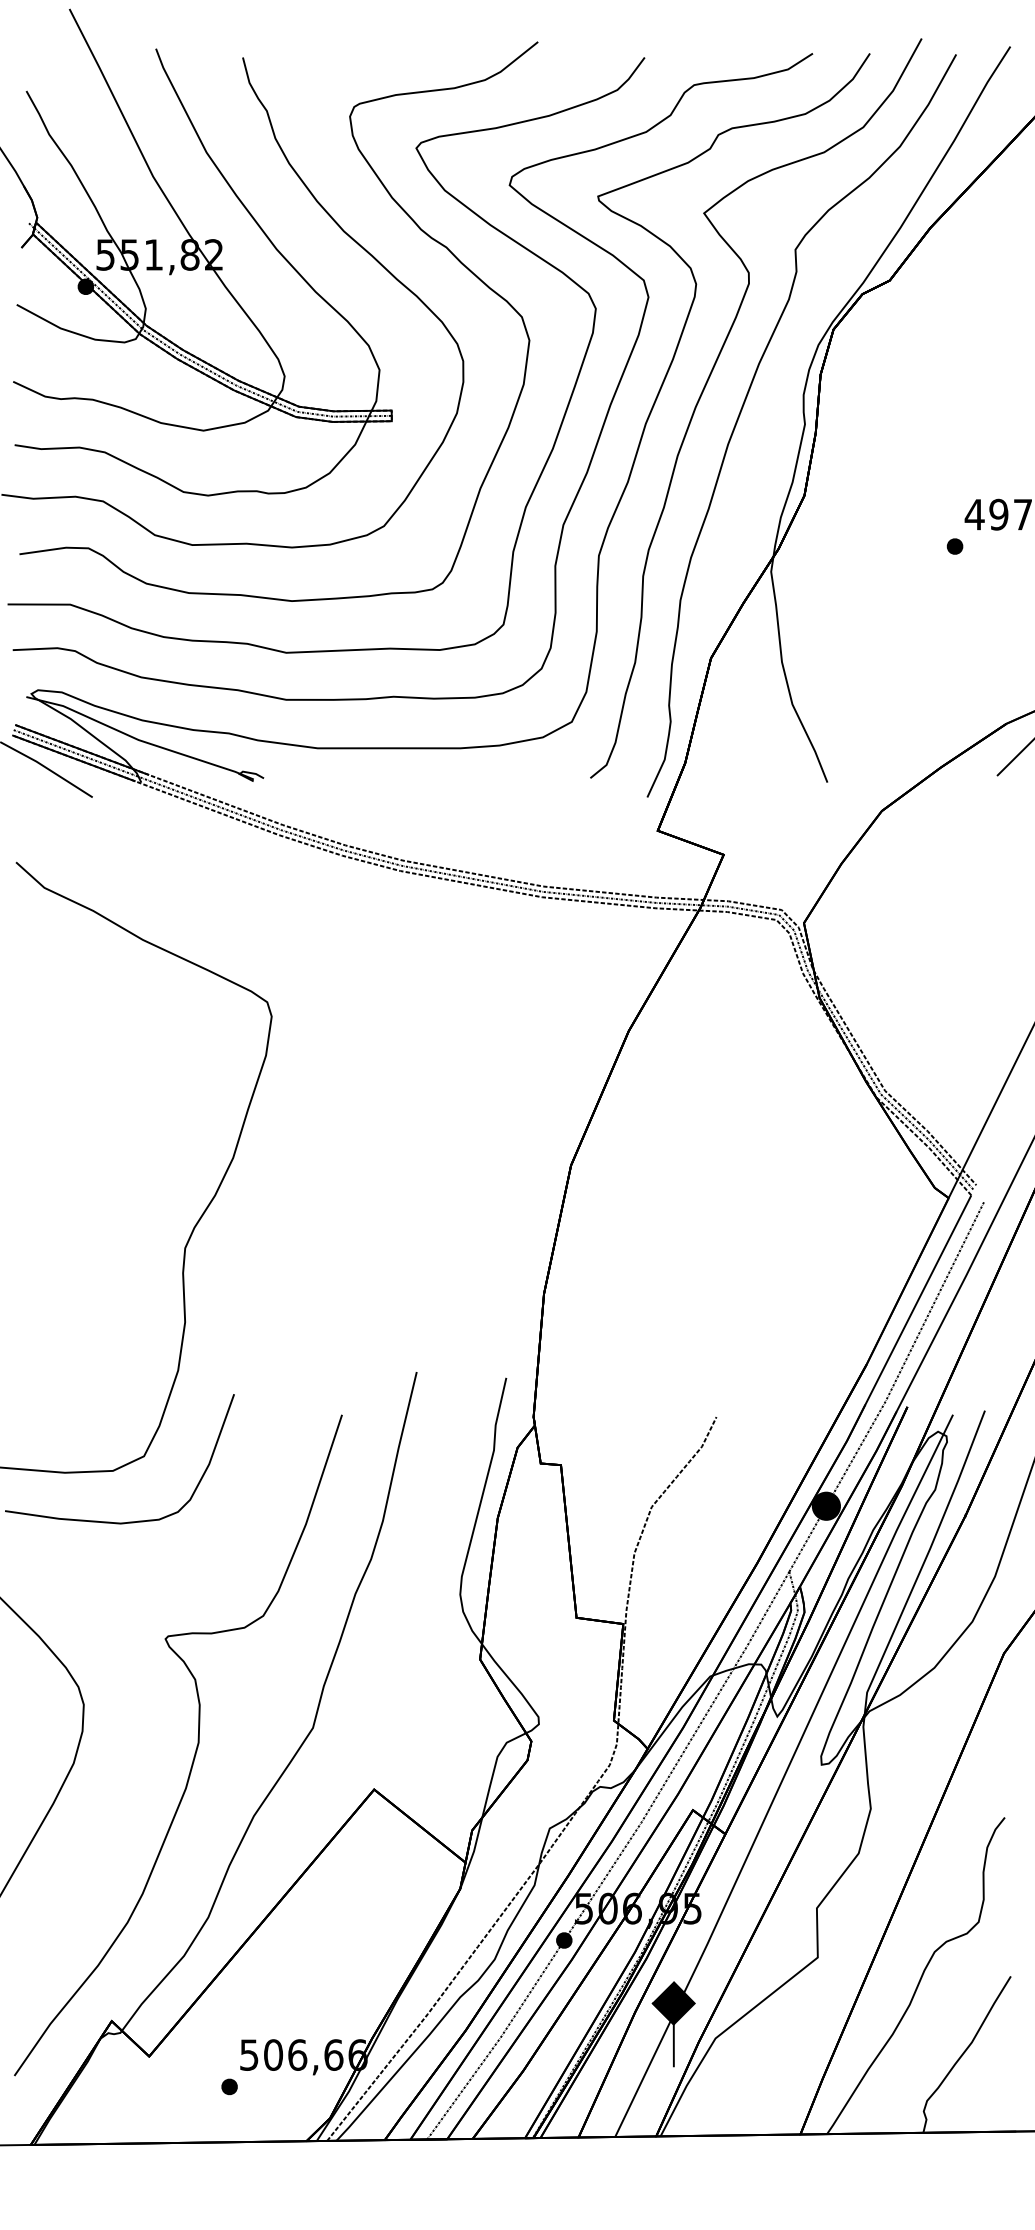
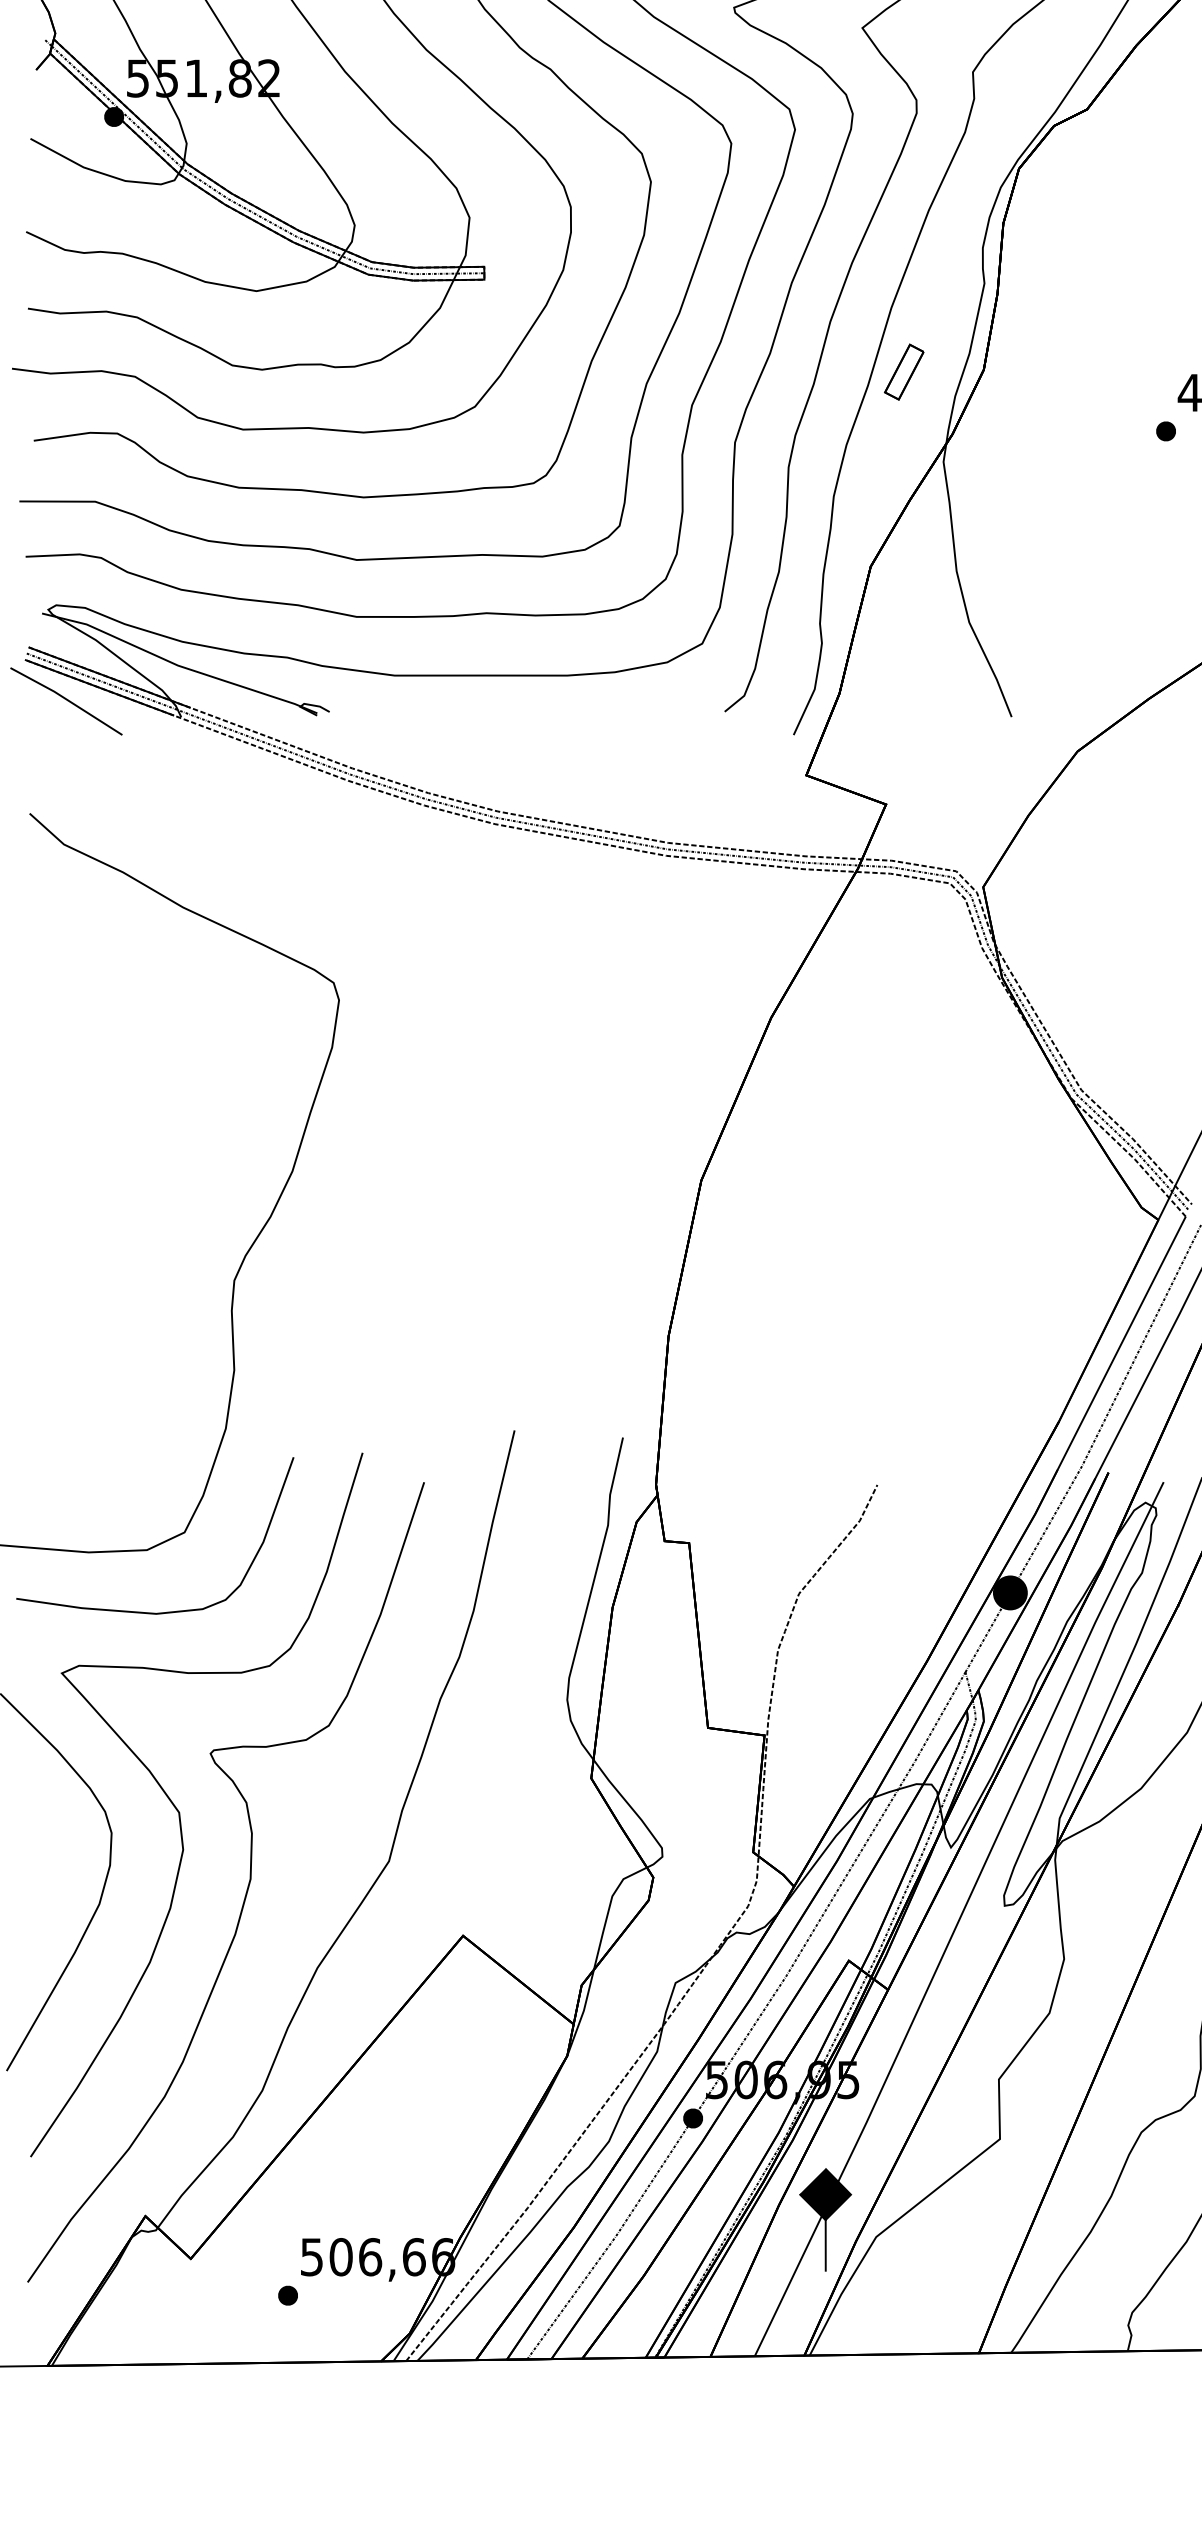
part: (738, 497) -> (903, 372), added
curve: (140, 1687) -> (180, 1812), added

